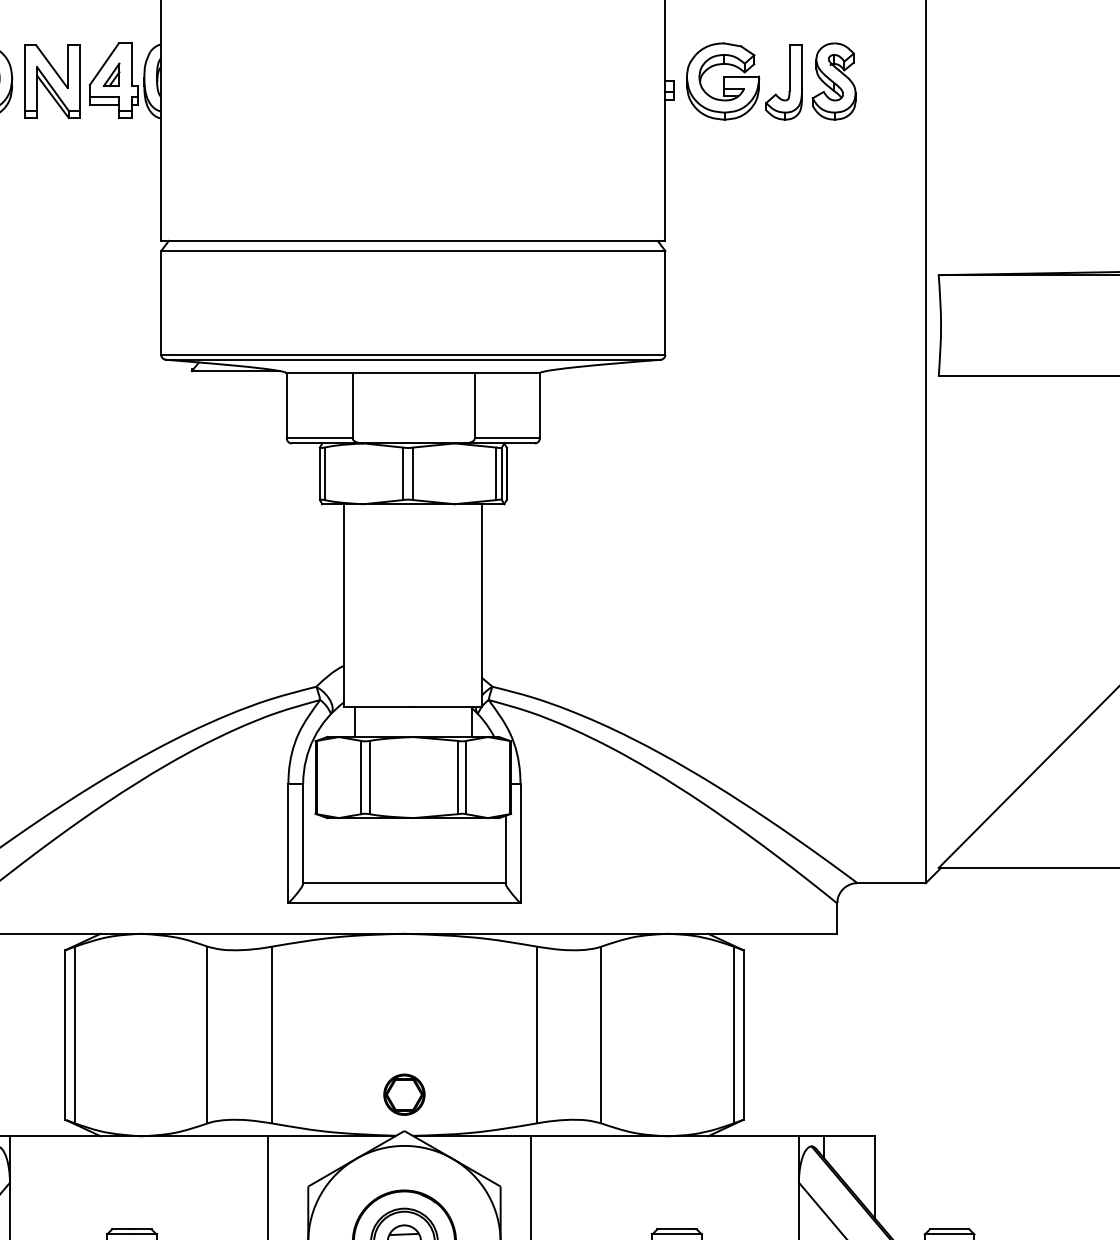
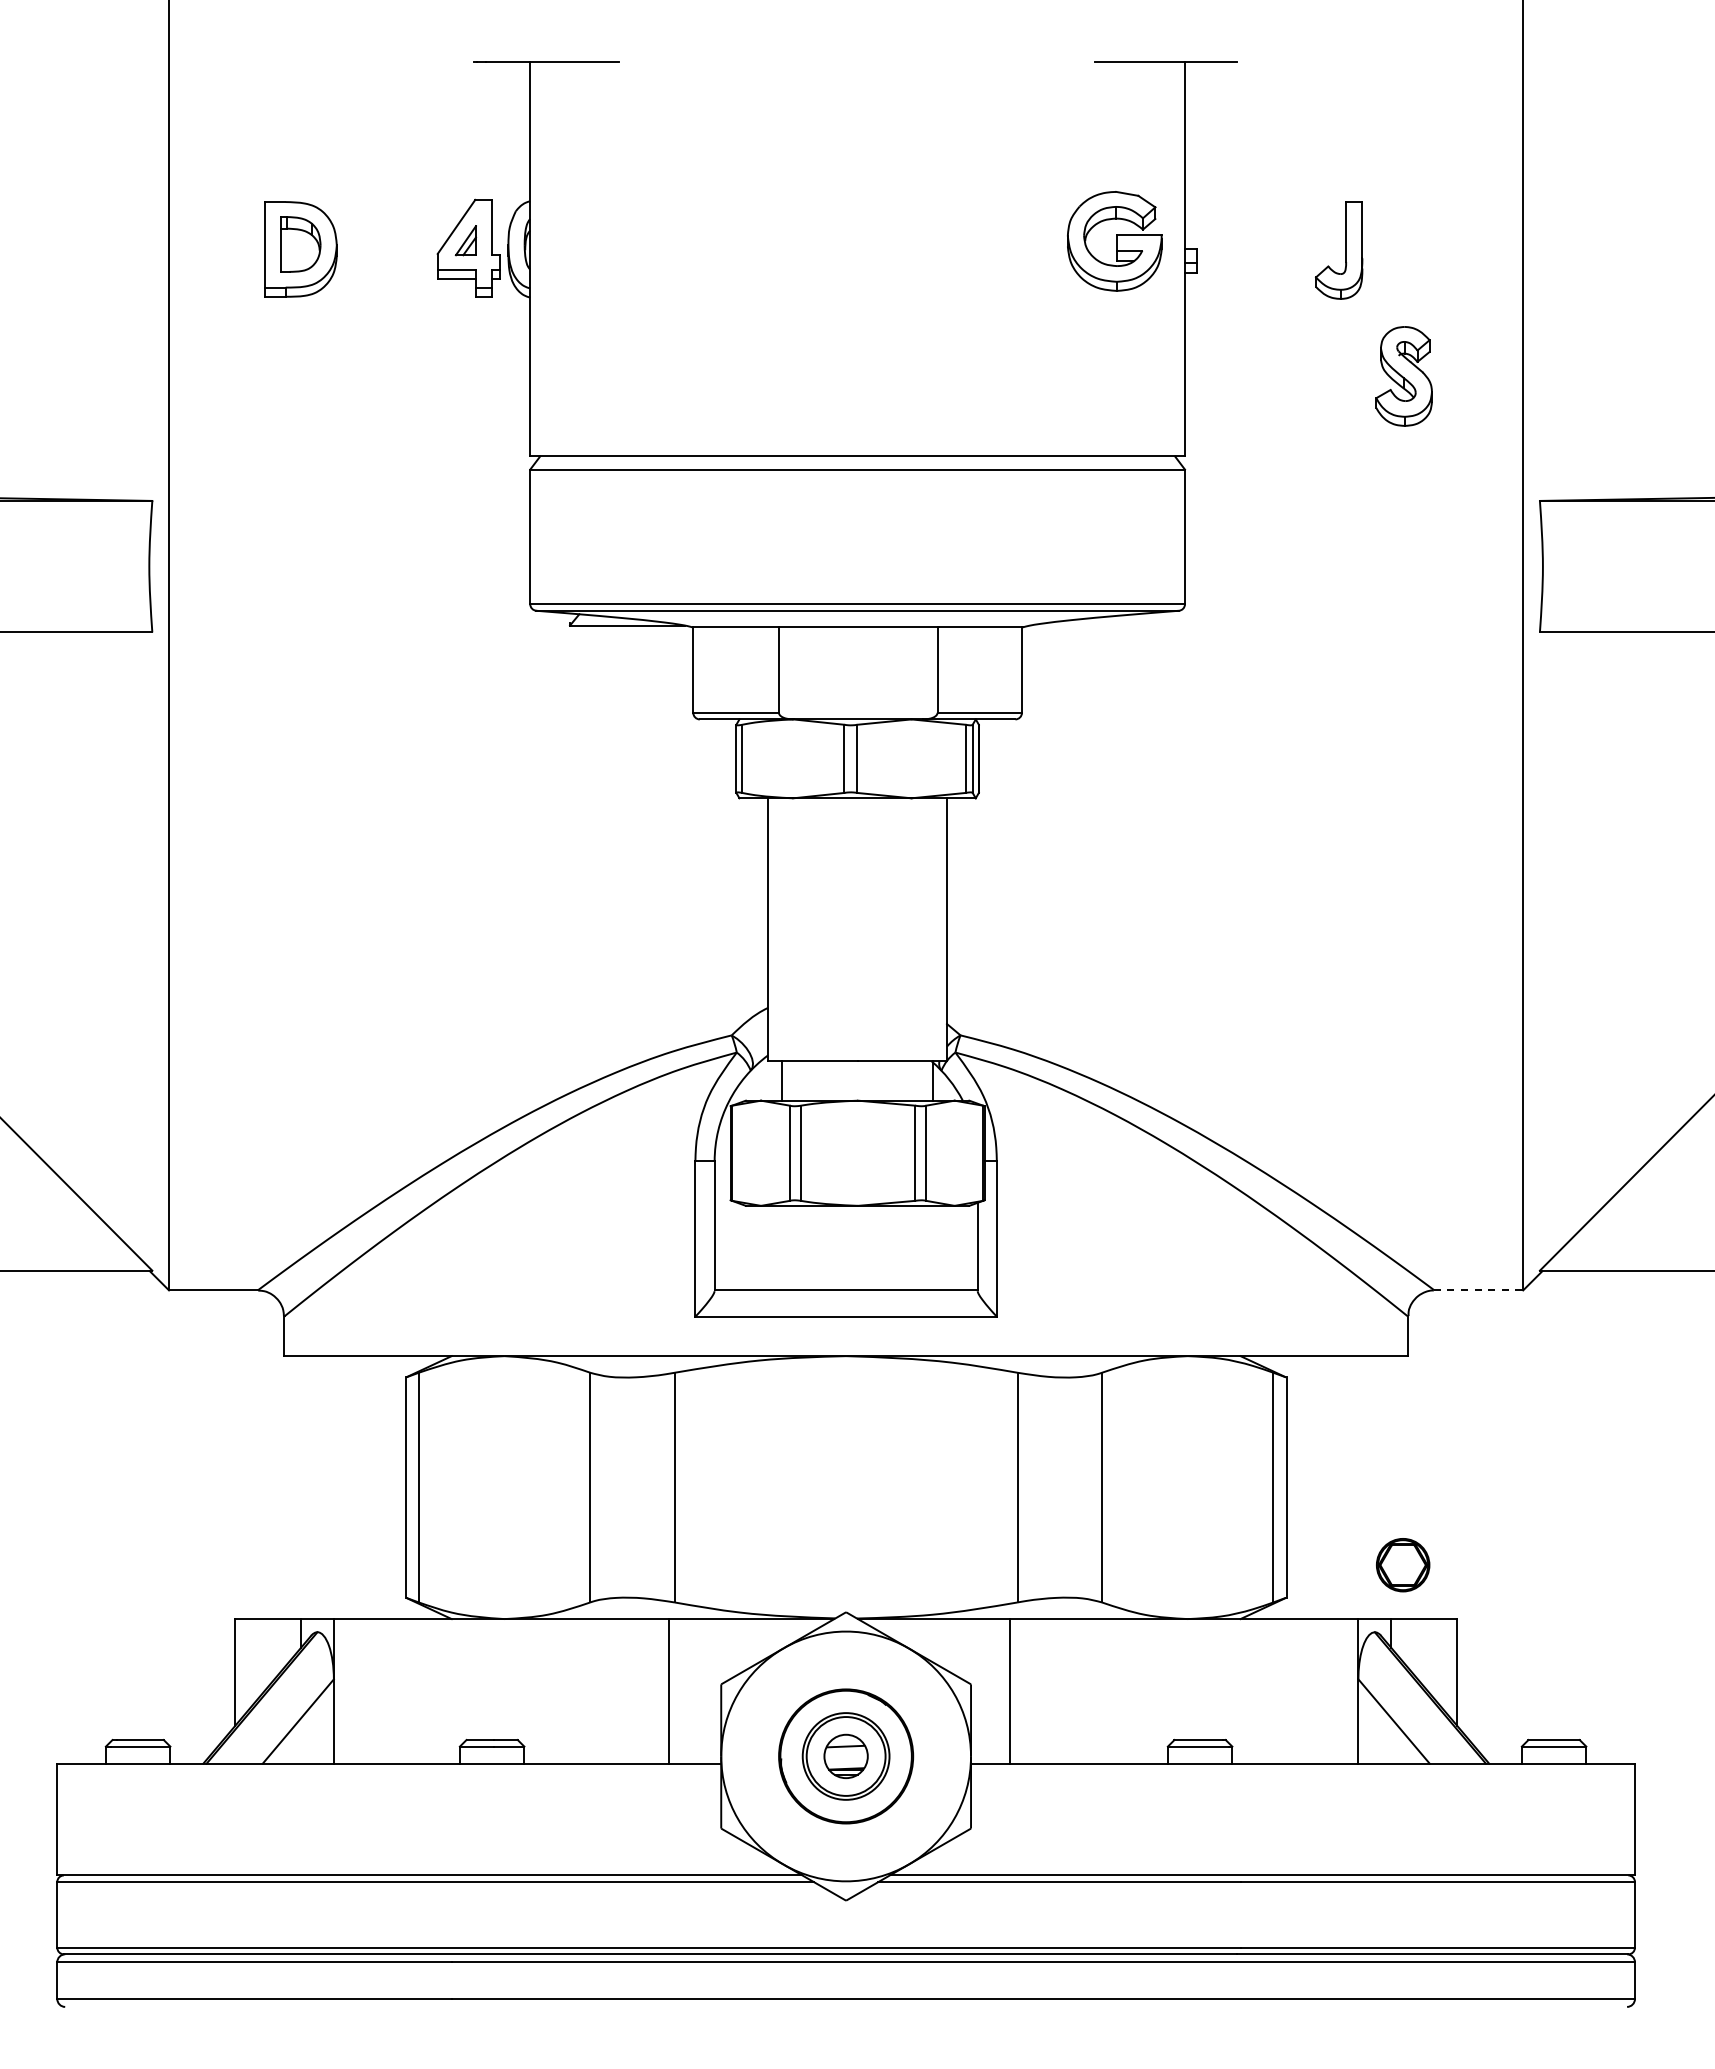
part: (52, 81) -> (388, 249), removed
part: (722, 81) -> (1114, 241), moved
part: (833, 81) -> (1403, 376), moved
line: (891, 883) -> (1478, 1290), solid -> dashed
part: (404, 1095) -> (1403, 1565), moved

